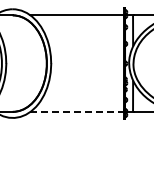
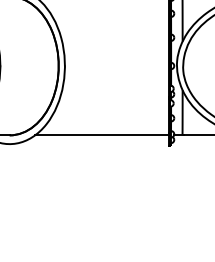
line: (77, 111) -> (102, 134), dashed -> solid

